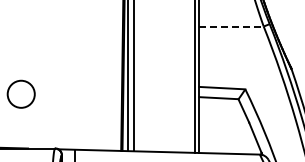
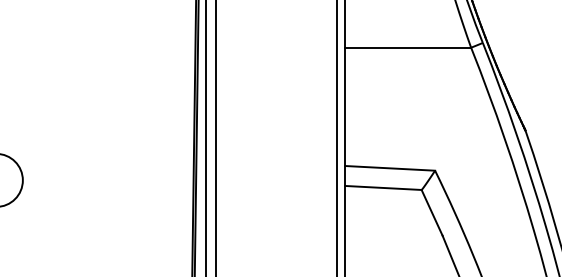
line: (232, 26) -> (409, 47), dashed -> solid

